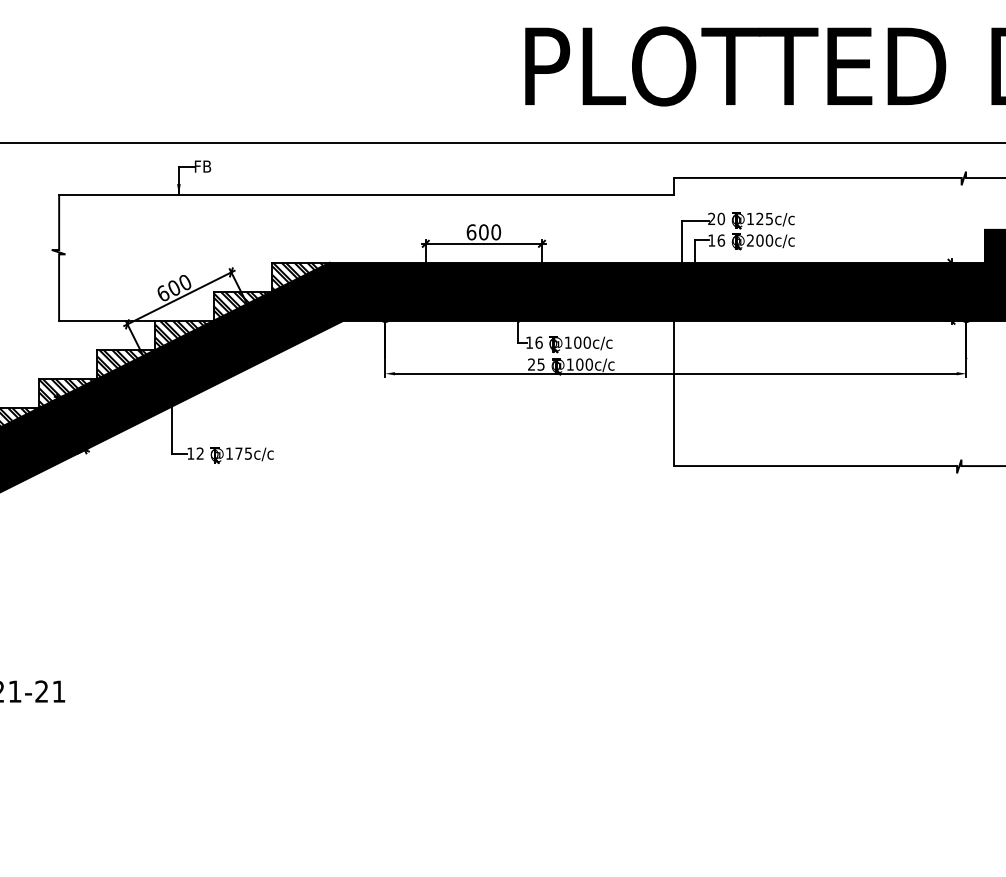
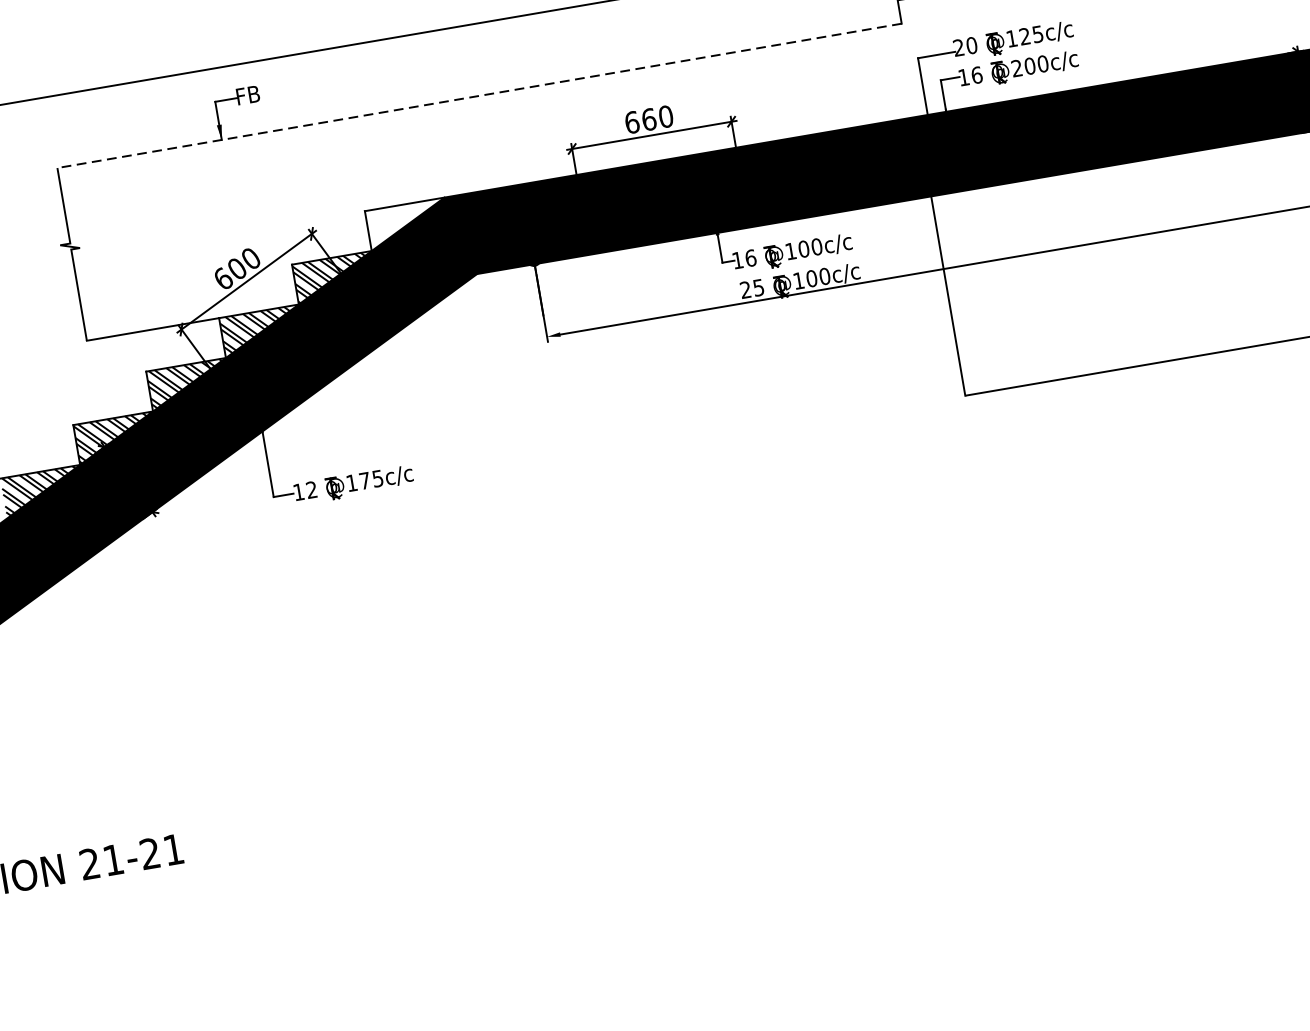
line: (366, 195) -> (479, 96), solid -> dashed
text: (483, 232) -> (648, 119), 600 -> 660
hatch: (298, 276) -> (405, 223), removed

